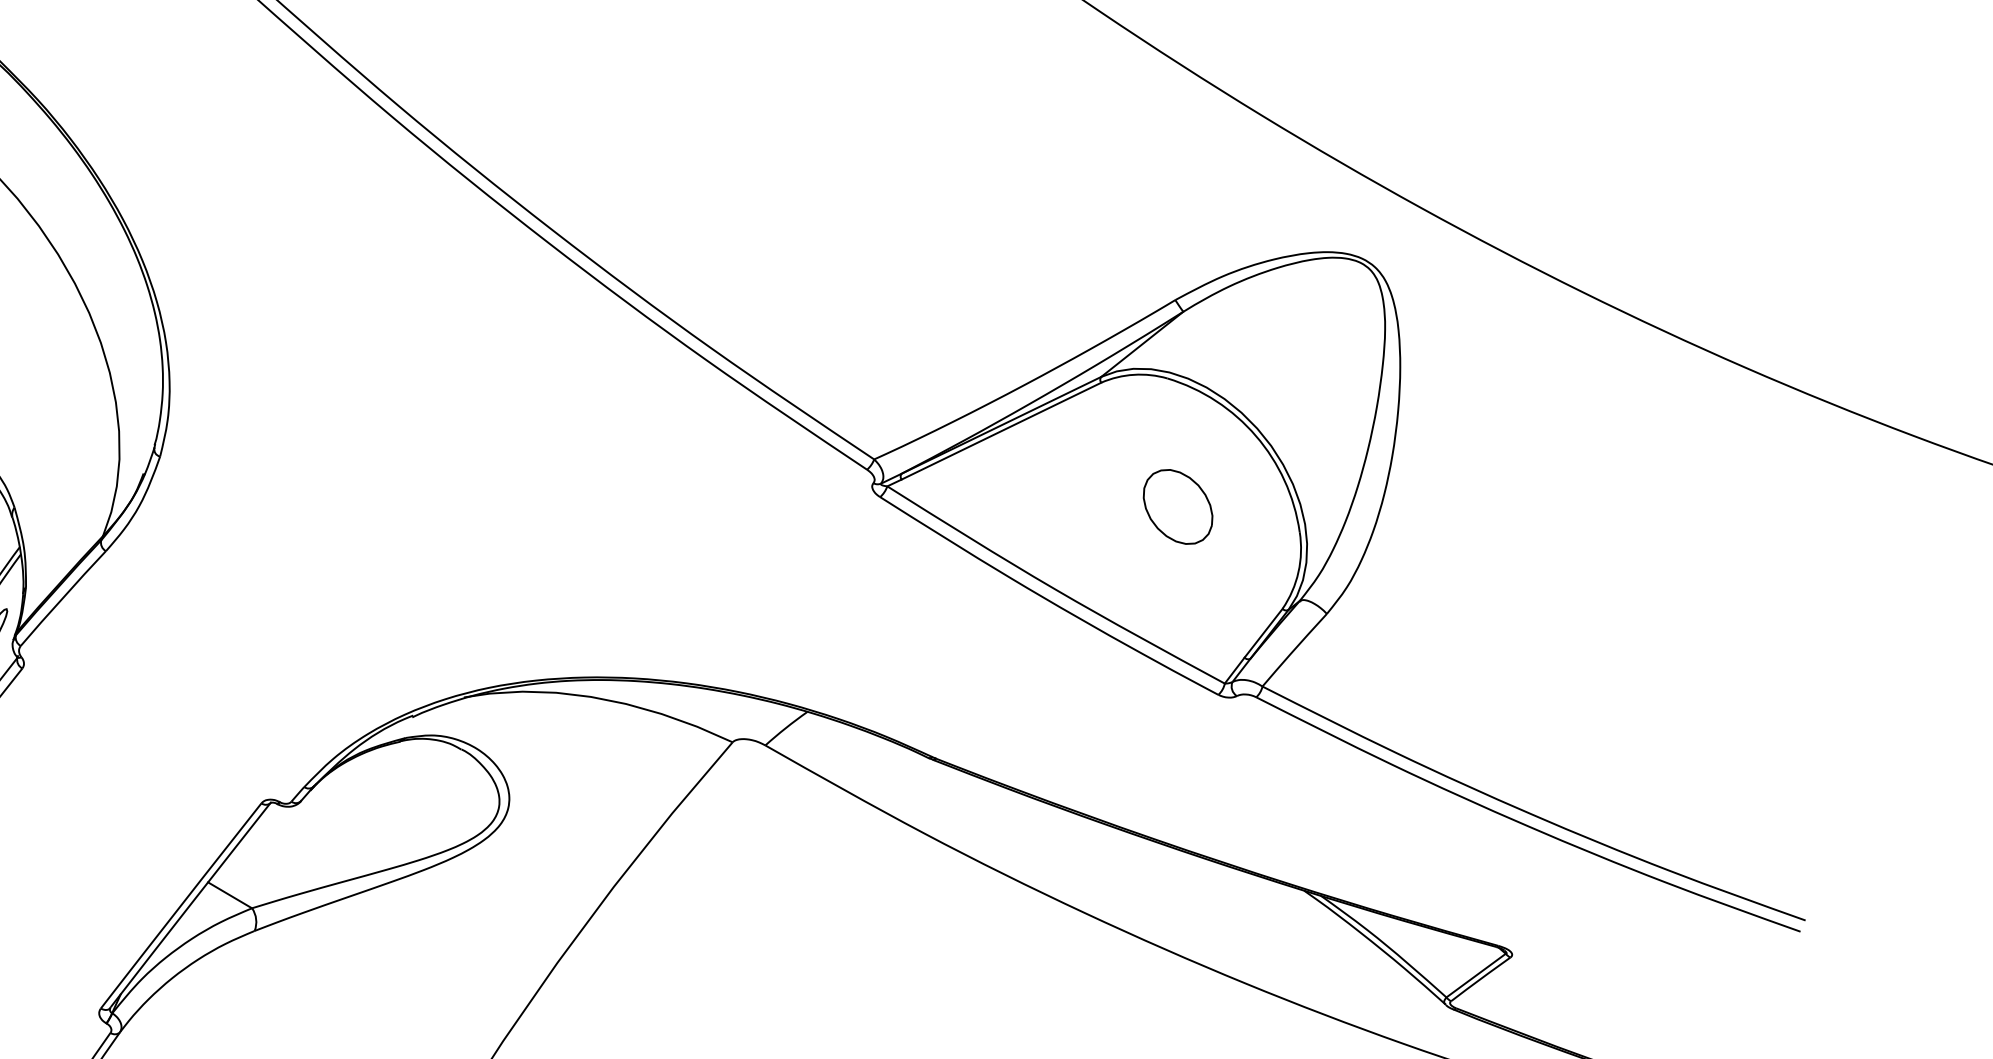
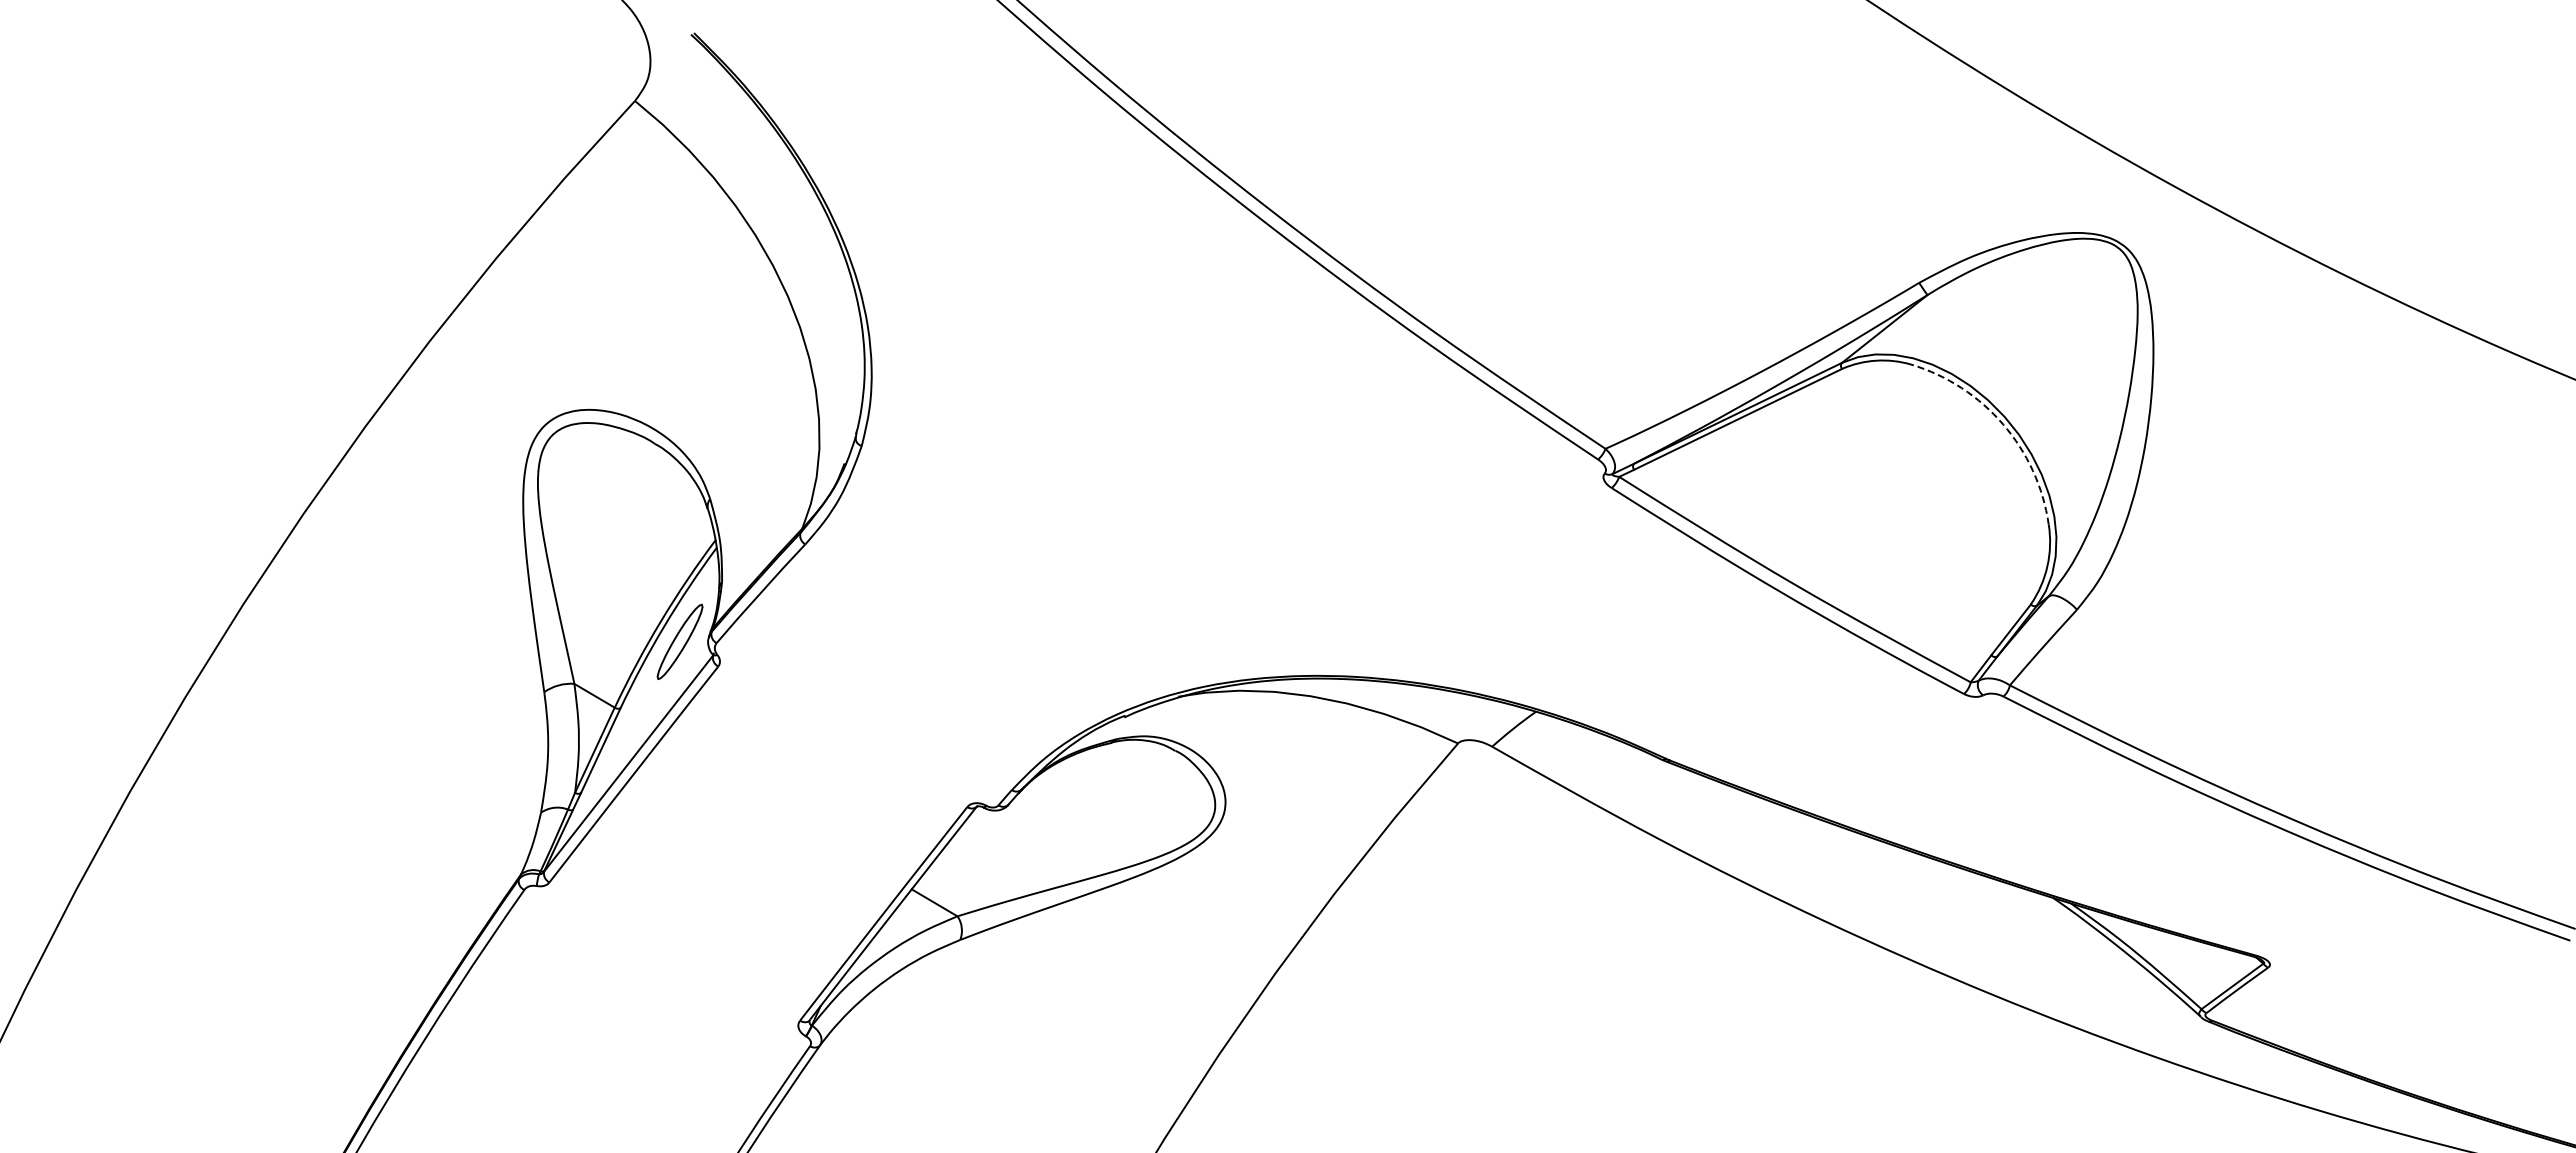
arc: (1256, 436) -> (2003, 424), solid -> dashed
part: (1177, 506) -> (1921, 497), removed

